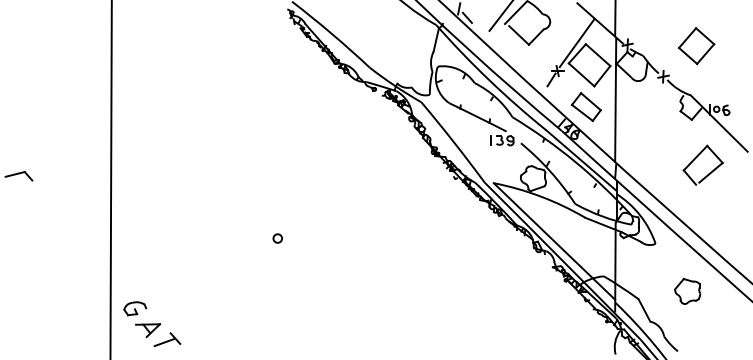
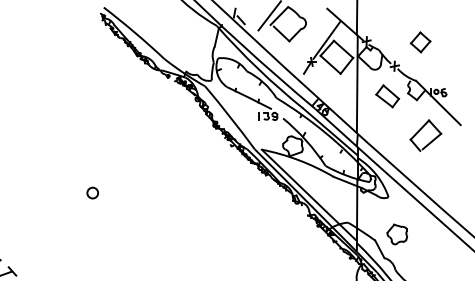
part: (696, 46) -> (420, 42), size x0.7
part: (585, 106) -> (386, 95), moved
circle: (277, 238) -> (92, 193), size x1.6
part: (687, 290) -> (397, 233), moved

